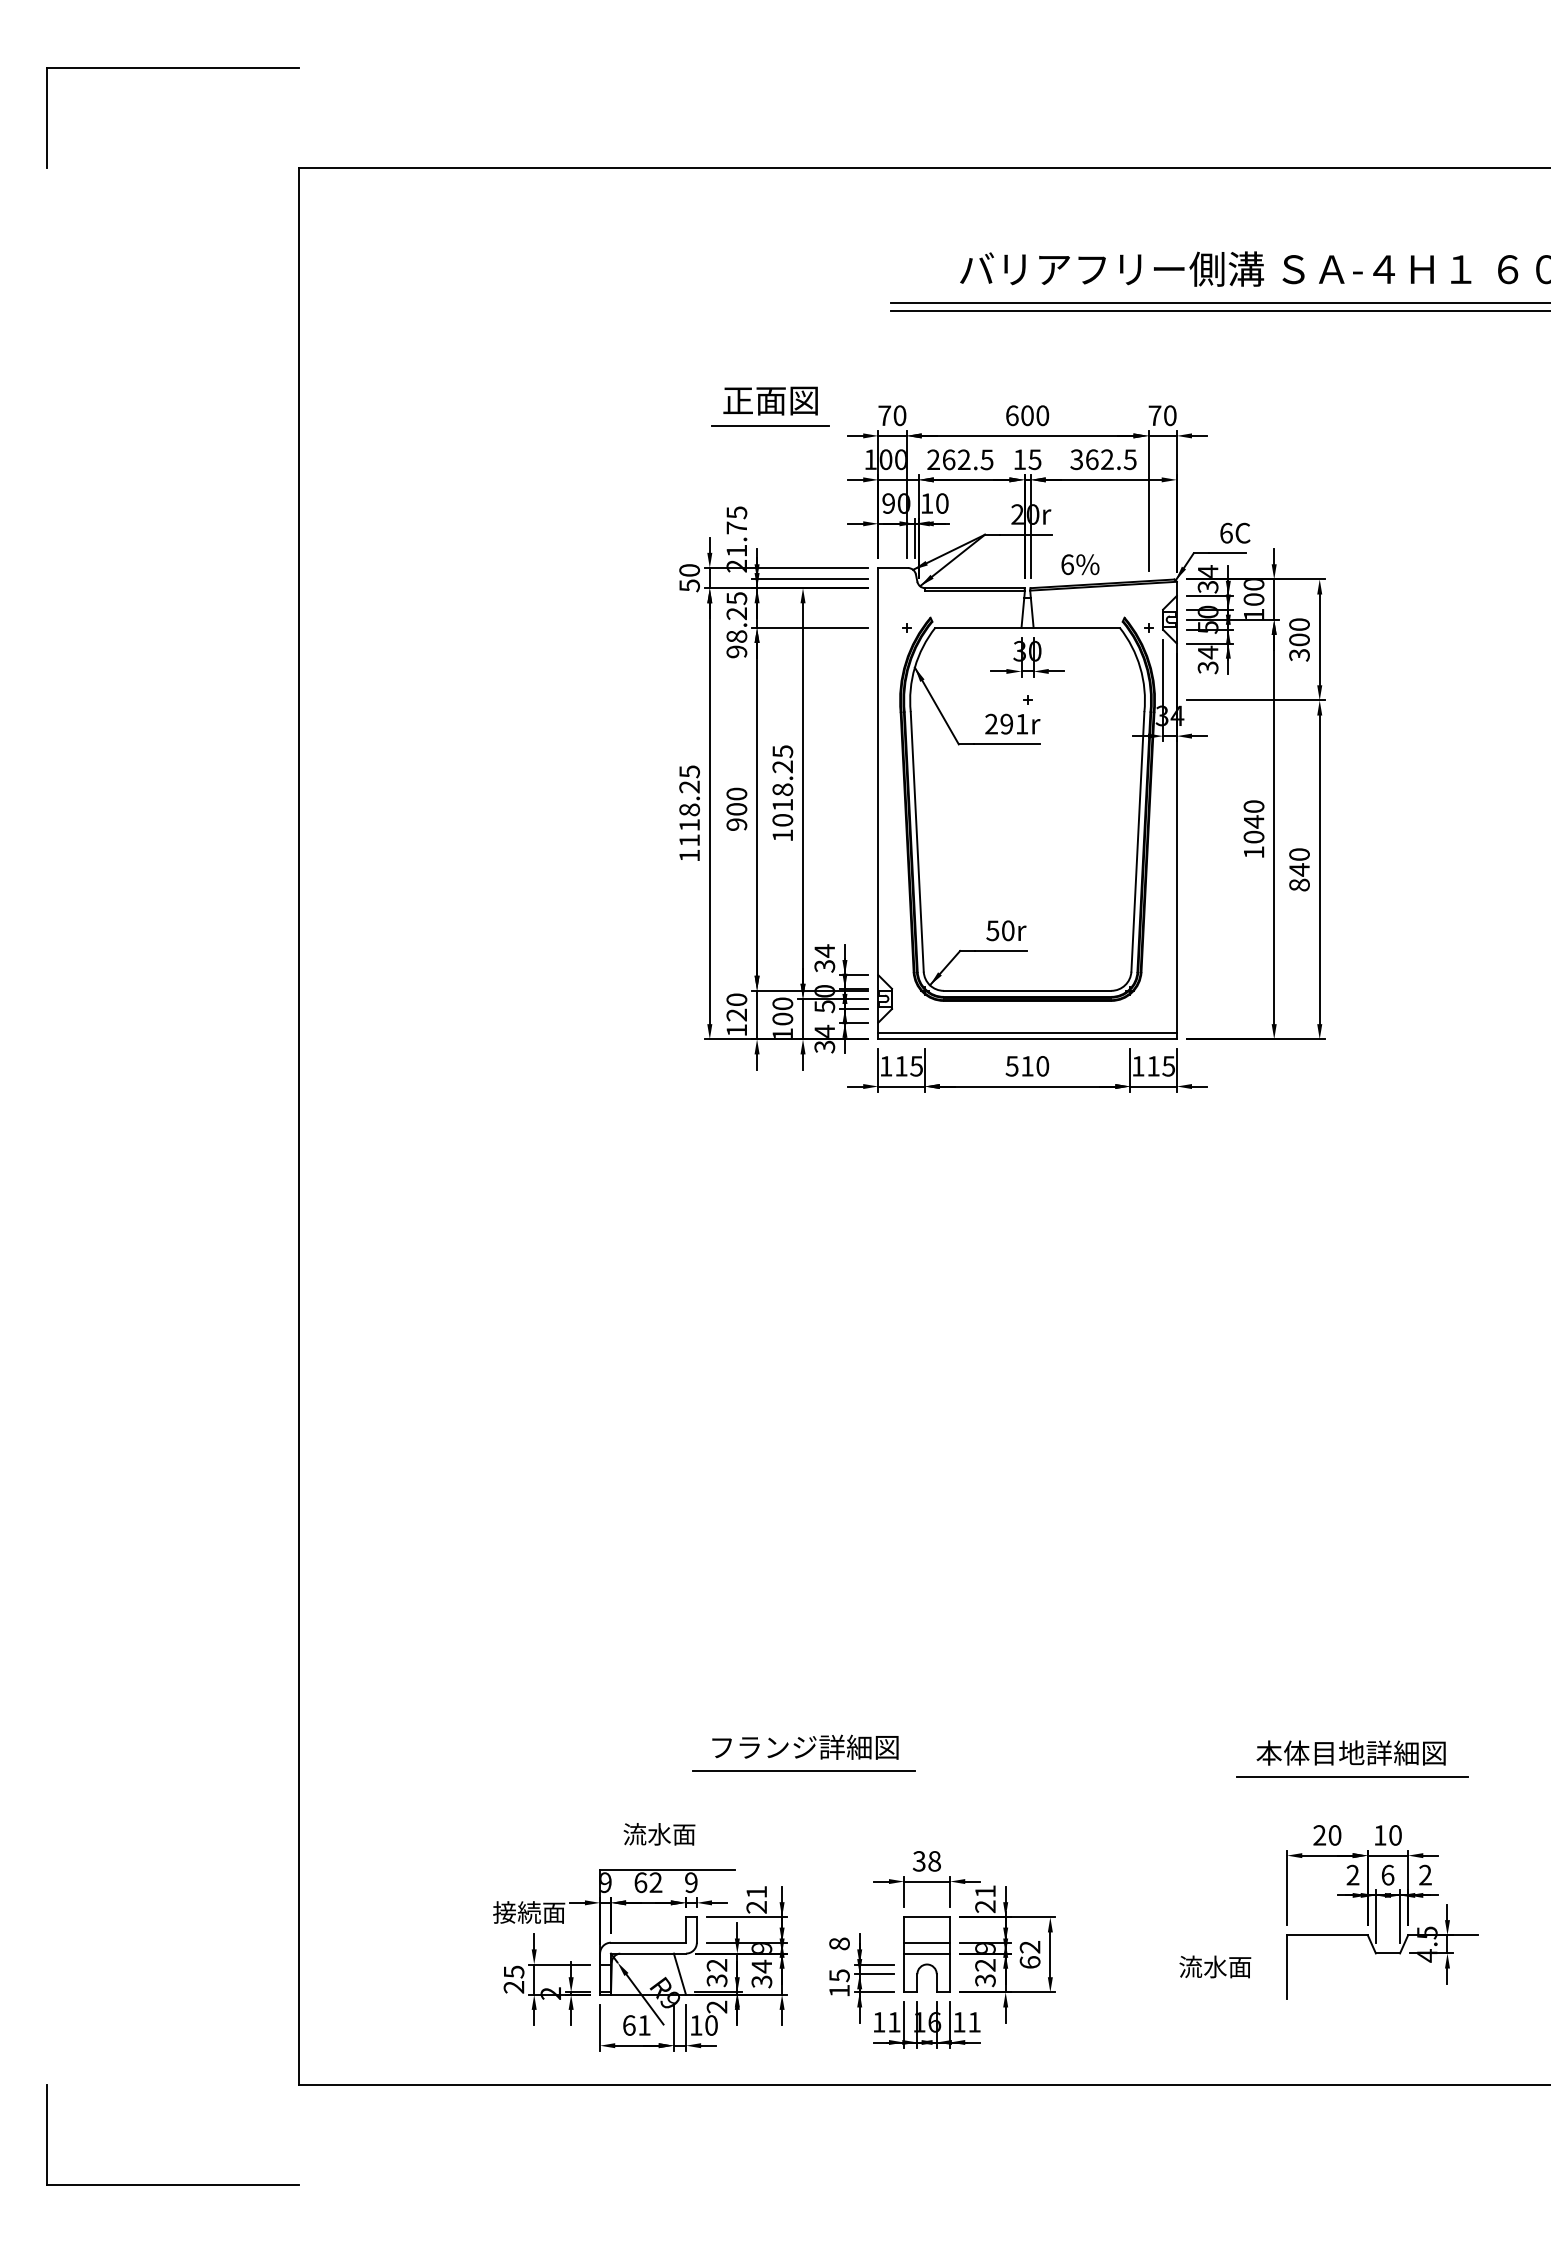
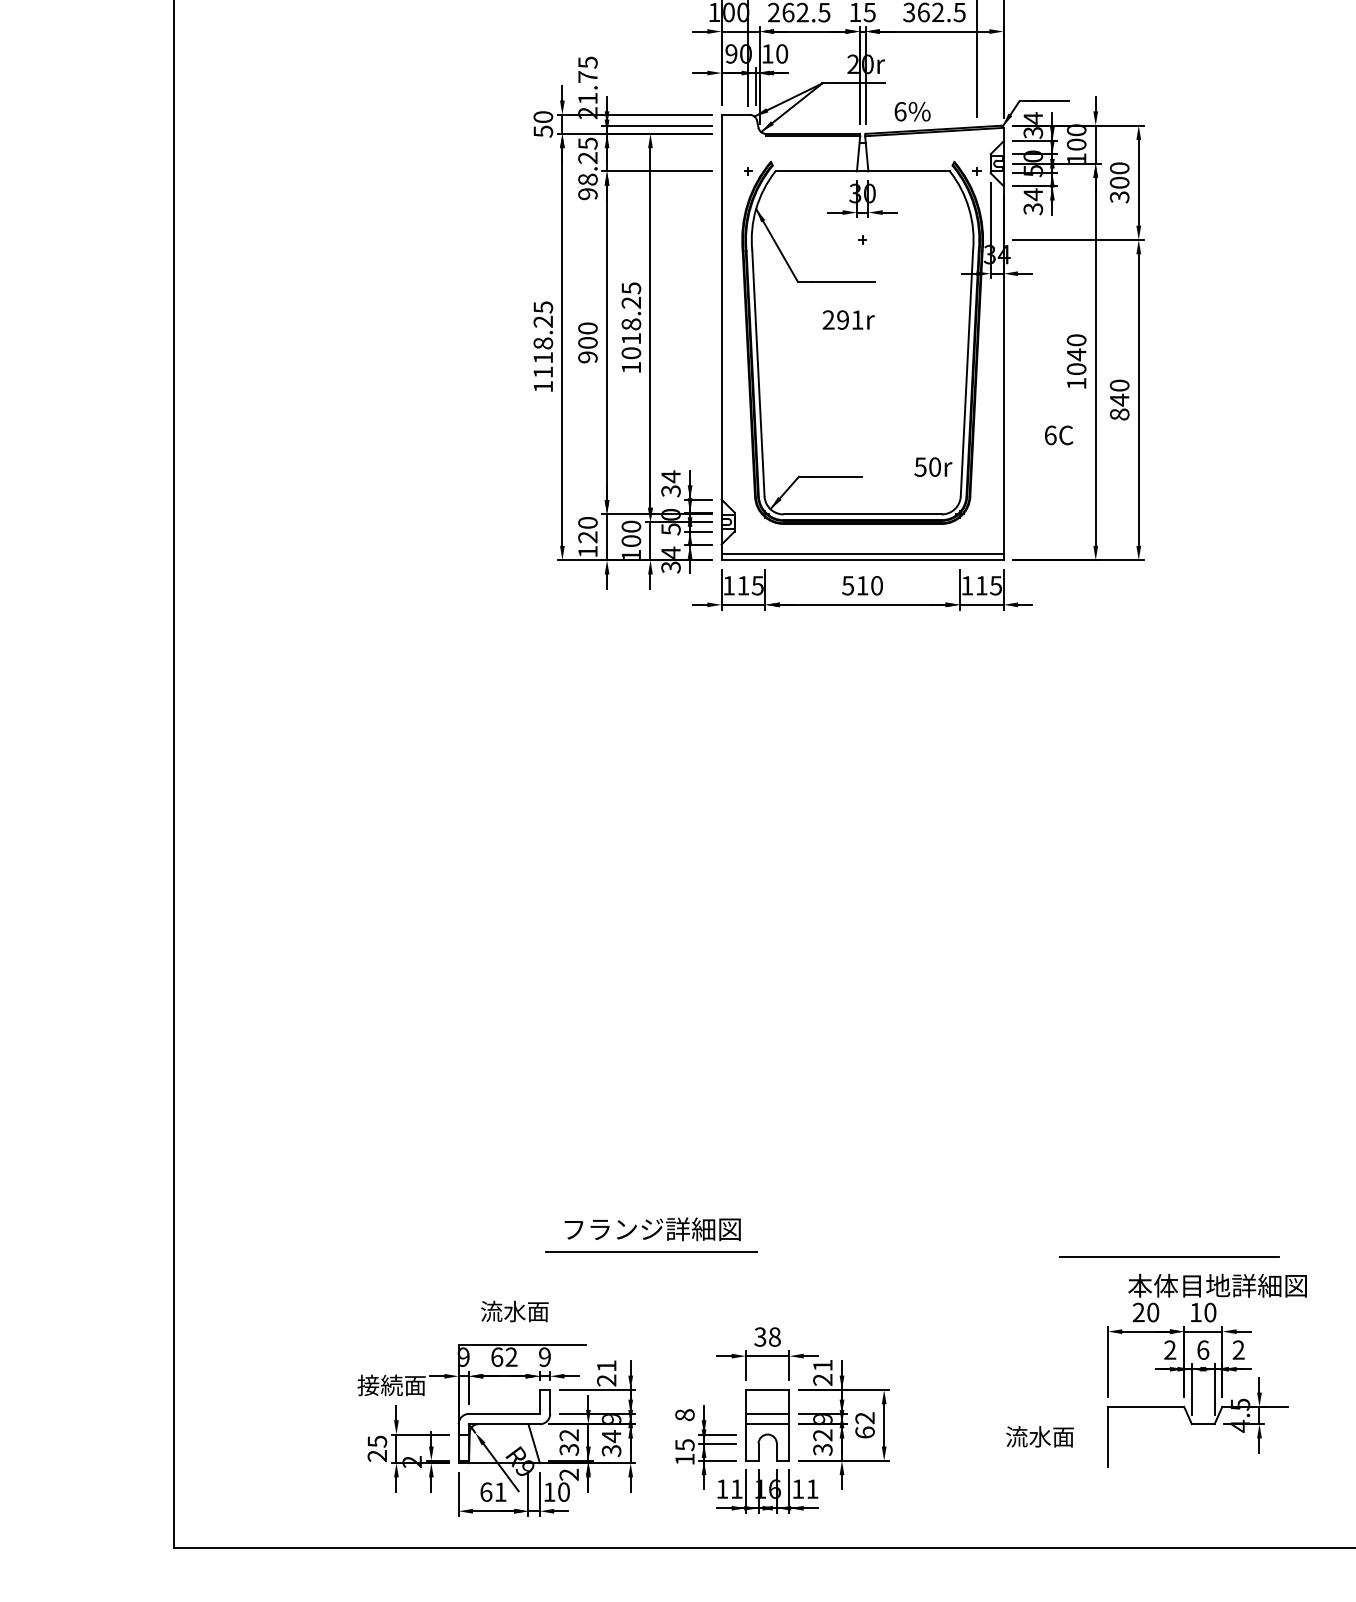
text: (1235, 532) -> (1059, 434), moved
text: (1012, 723) -> (848, 319), moved
text: (1006, 930) -> (933, 466), moved
text: (1350, 1752) -> (1216, 1285), moved

